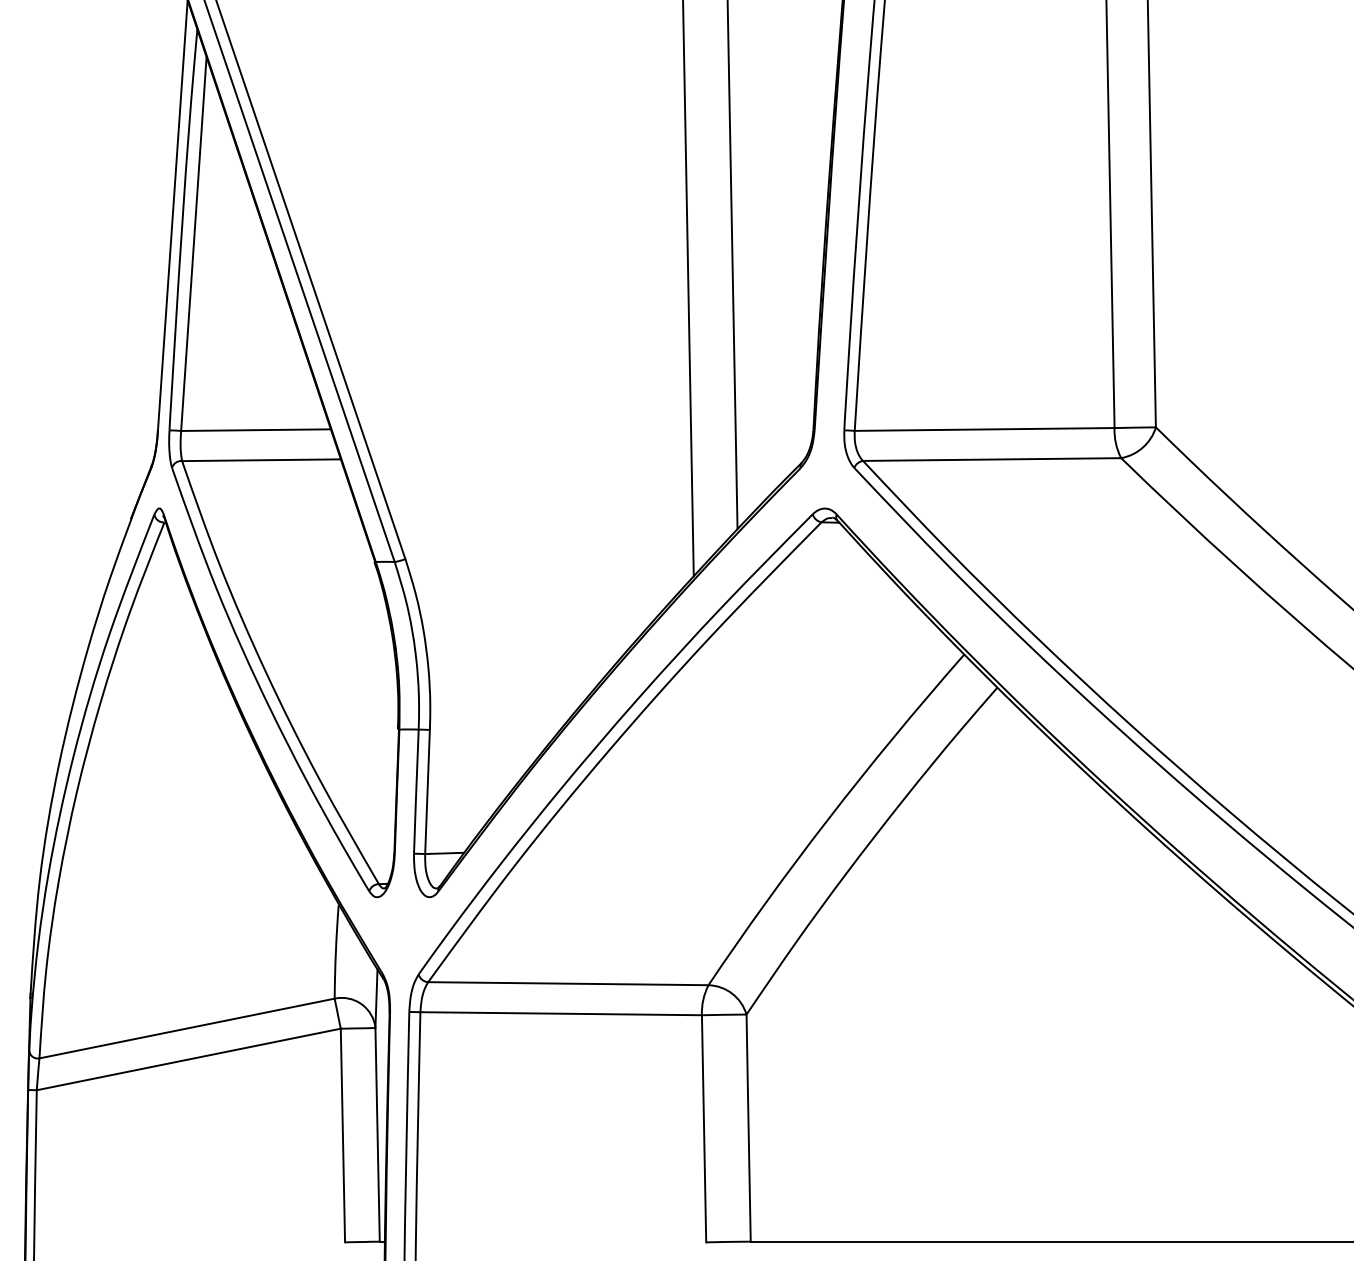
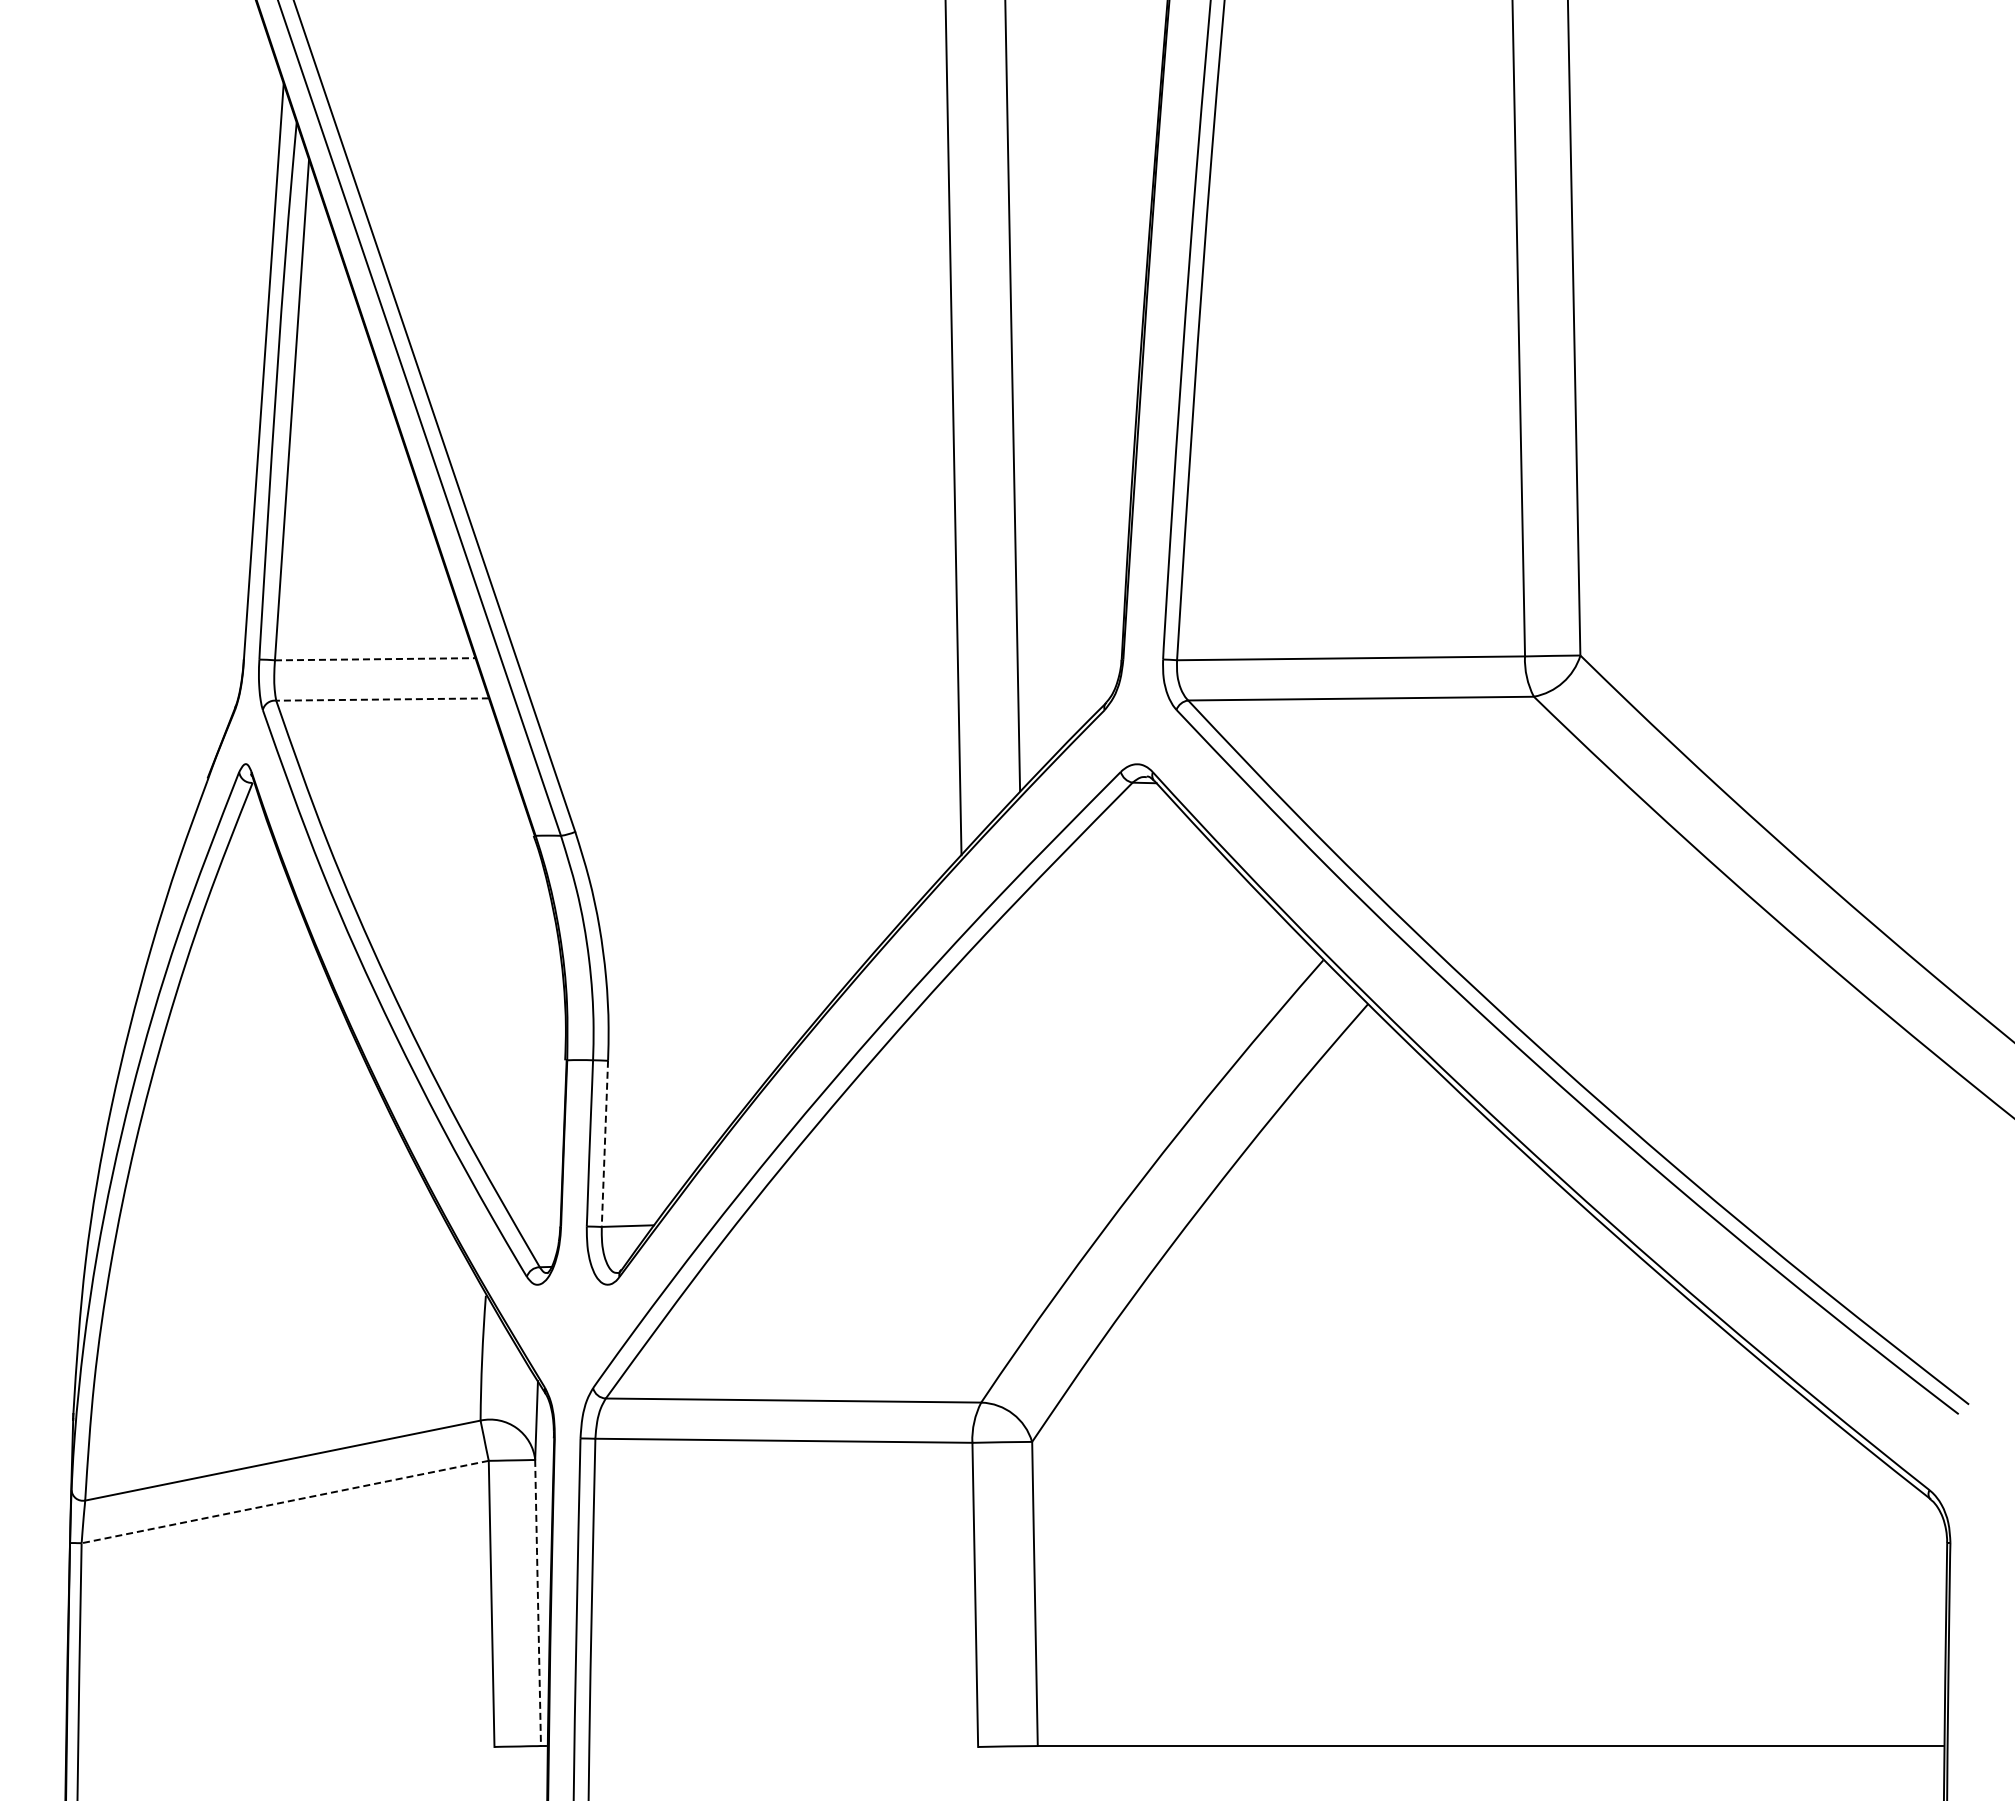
line: (256, 430) -> (375, 659), solid -> dashed
line: (261, 460) -> (382, 699), solid -> dashed
line: (427, 792) -> (604, 1144), solid -> dashed
line: (189, 1059) -> (285, 1502), solid -> dashed
line: (377, 1134) -> (538, 1602), solid -> dashed

